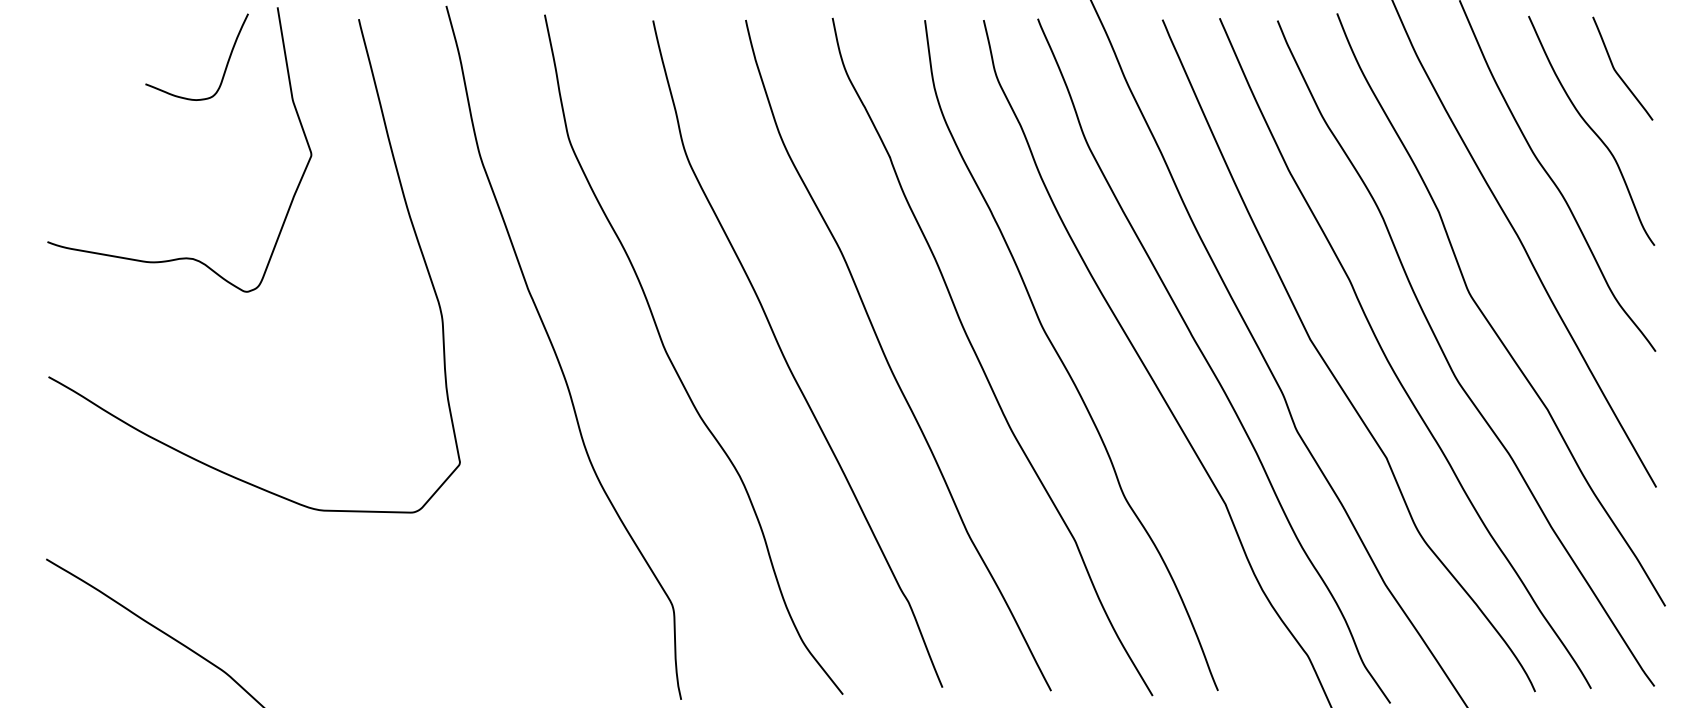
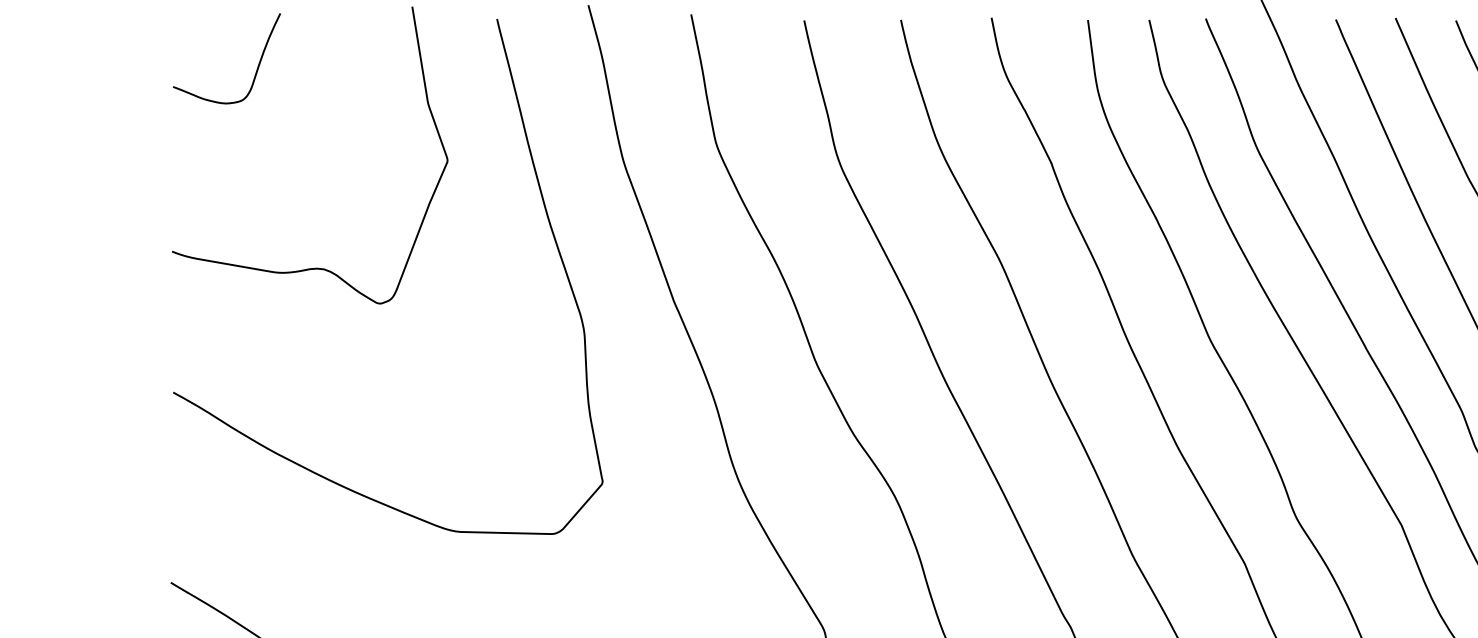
curve: (225, 66) -> (256, 68), moved

